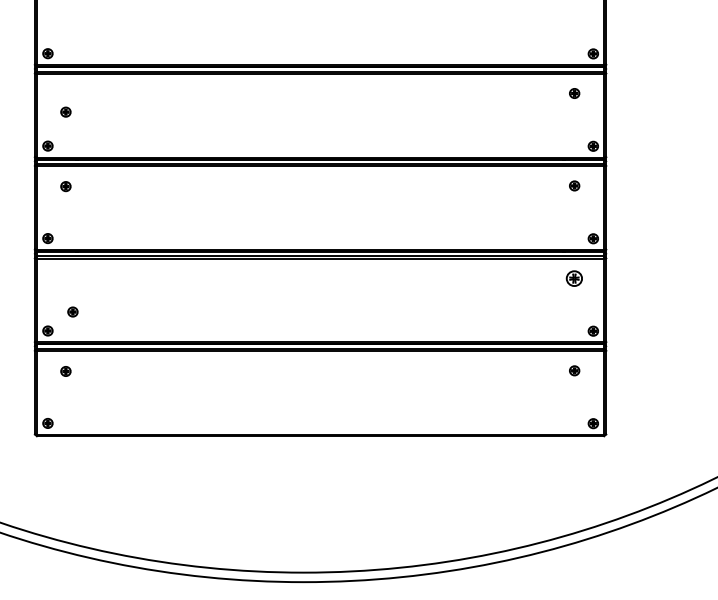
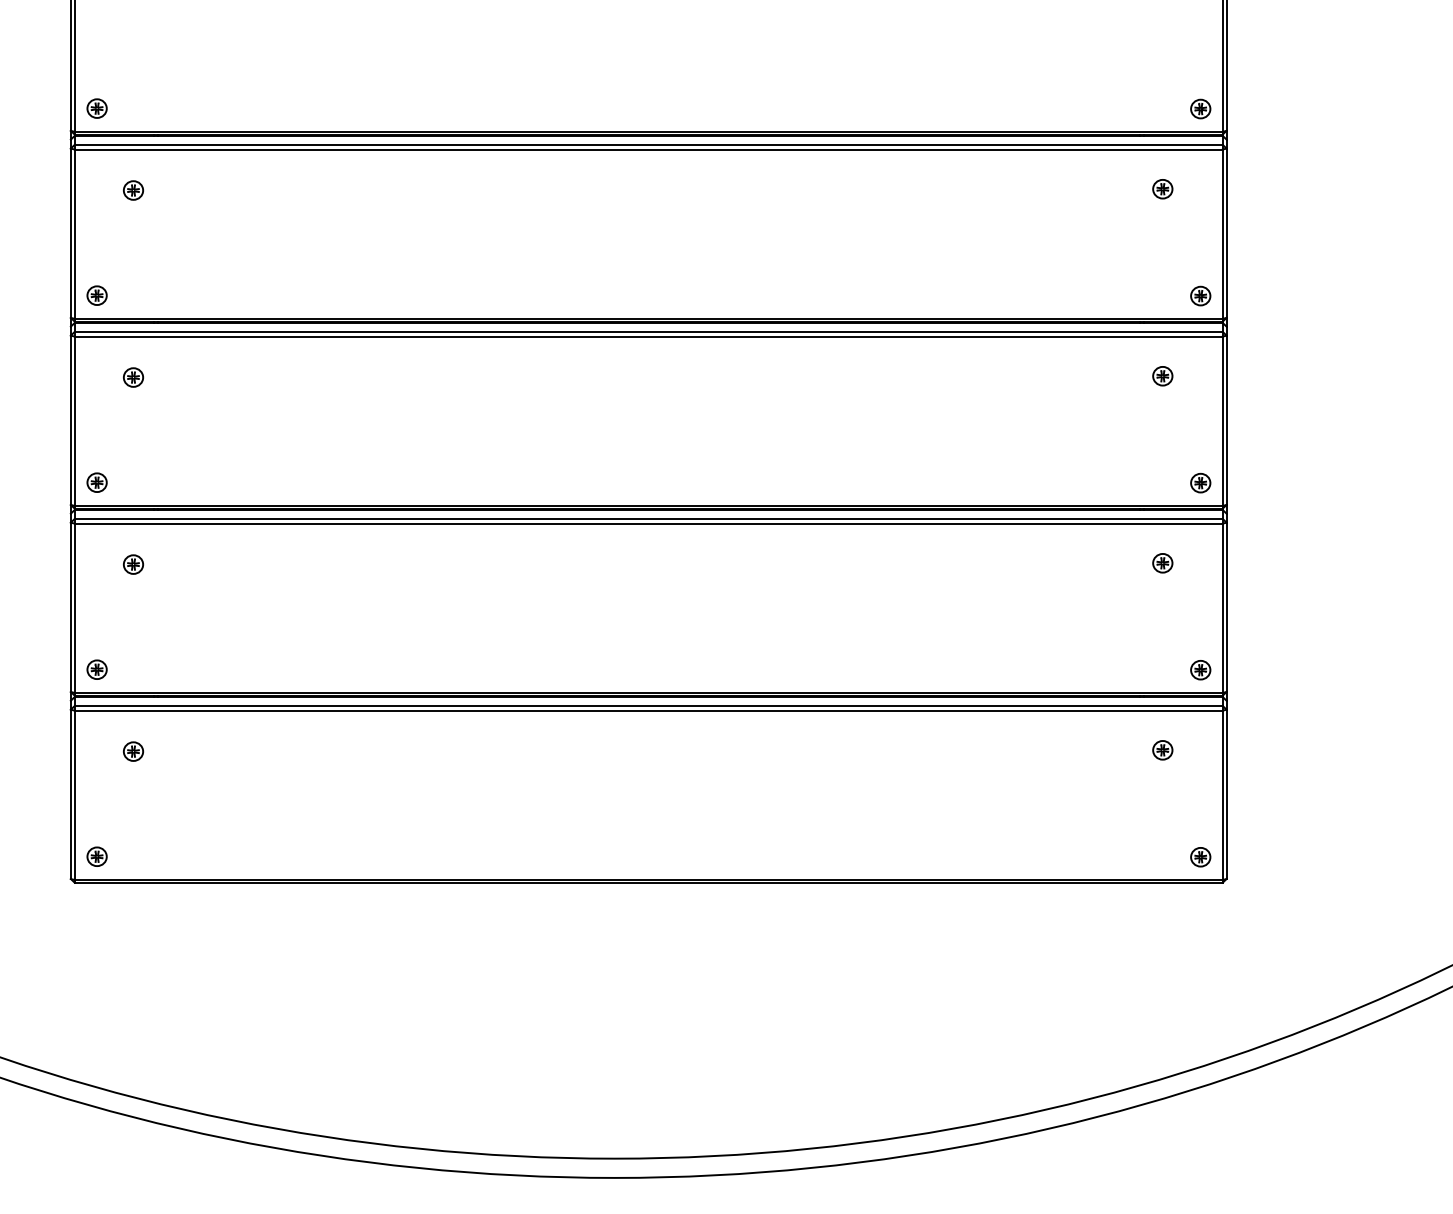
part: (65, 111) -> (132, 189), moved
part: (574, 277) -> (1162, 561), size x0.62
part: (72, 311) -> (132, 563), moved

